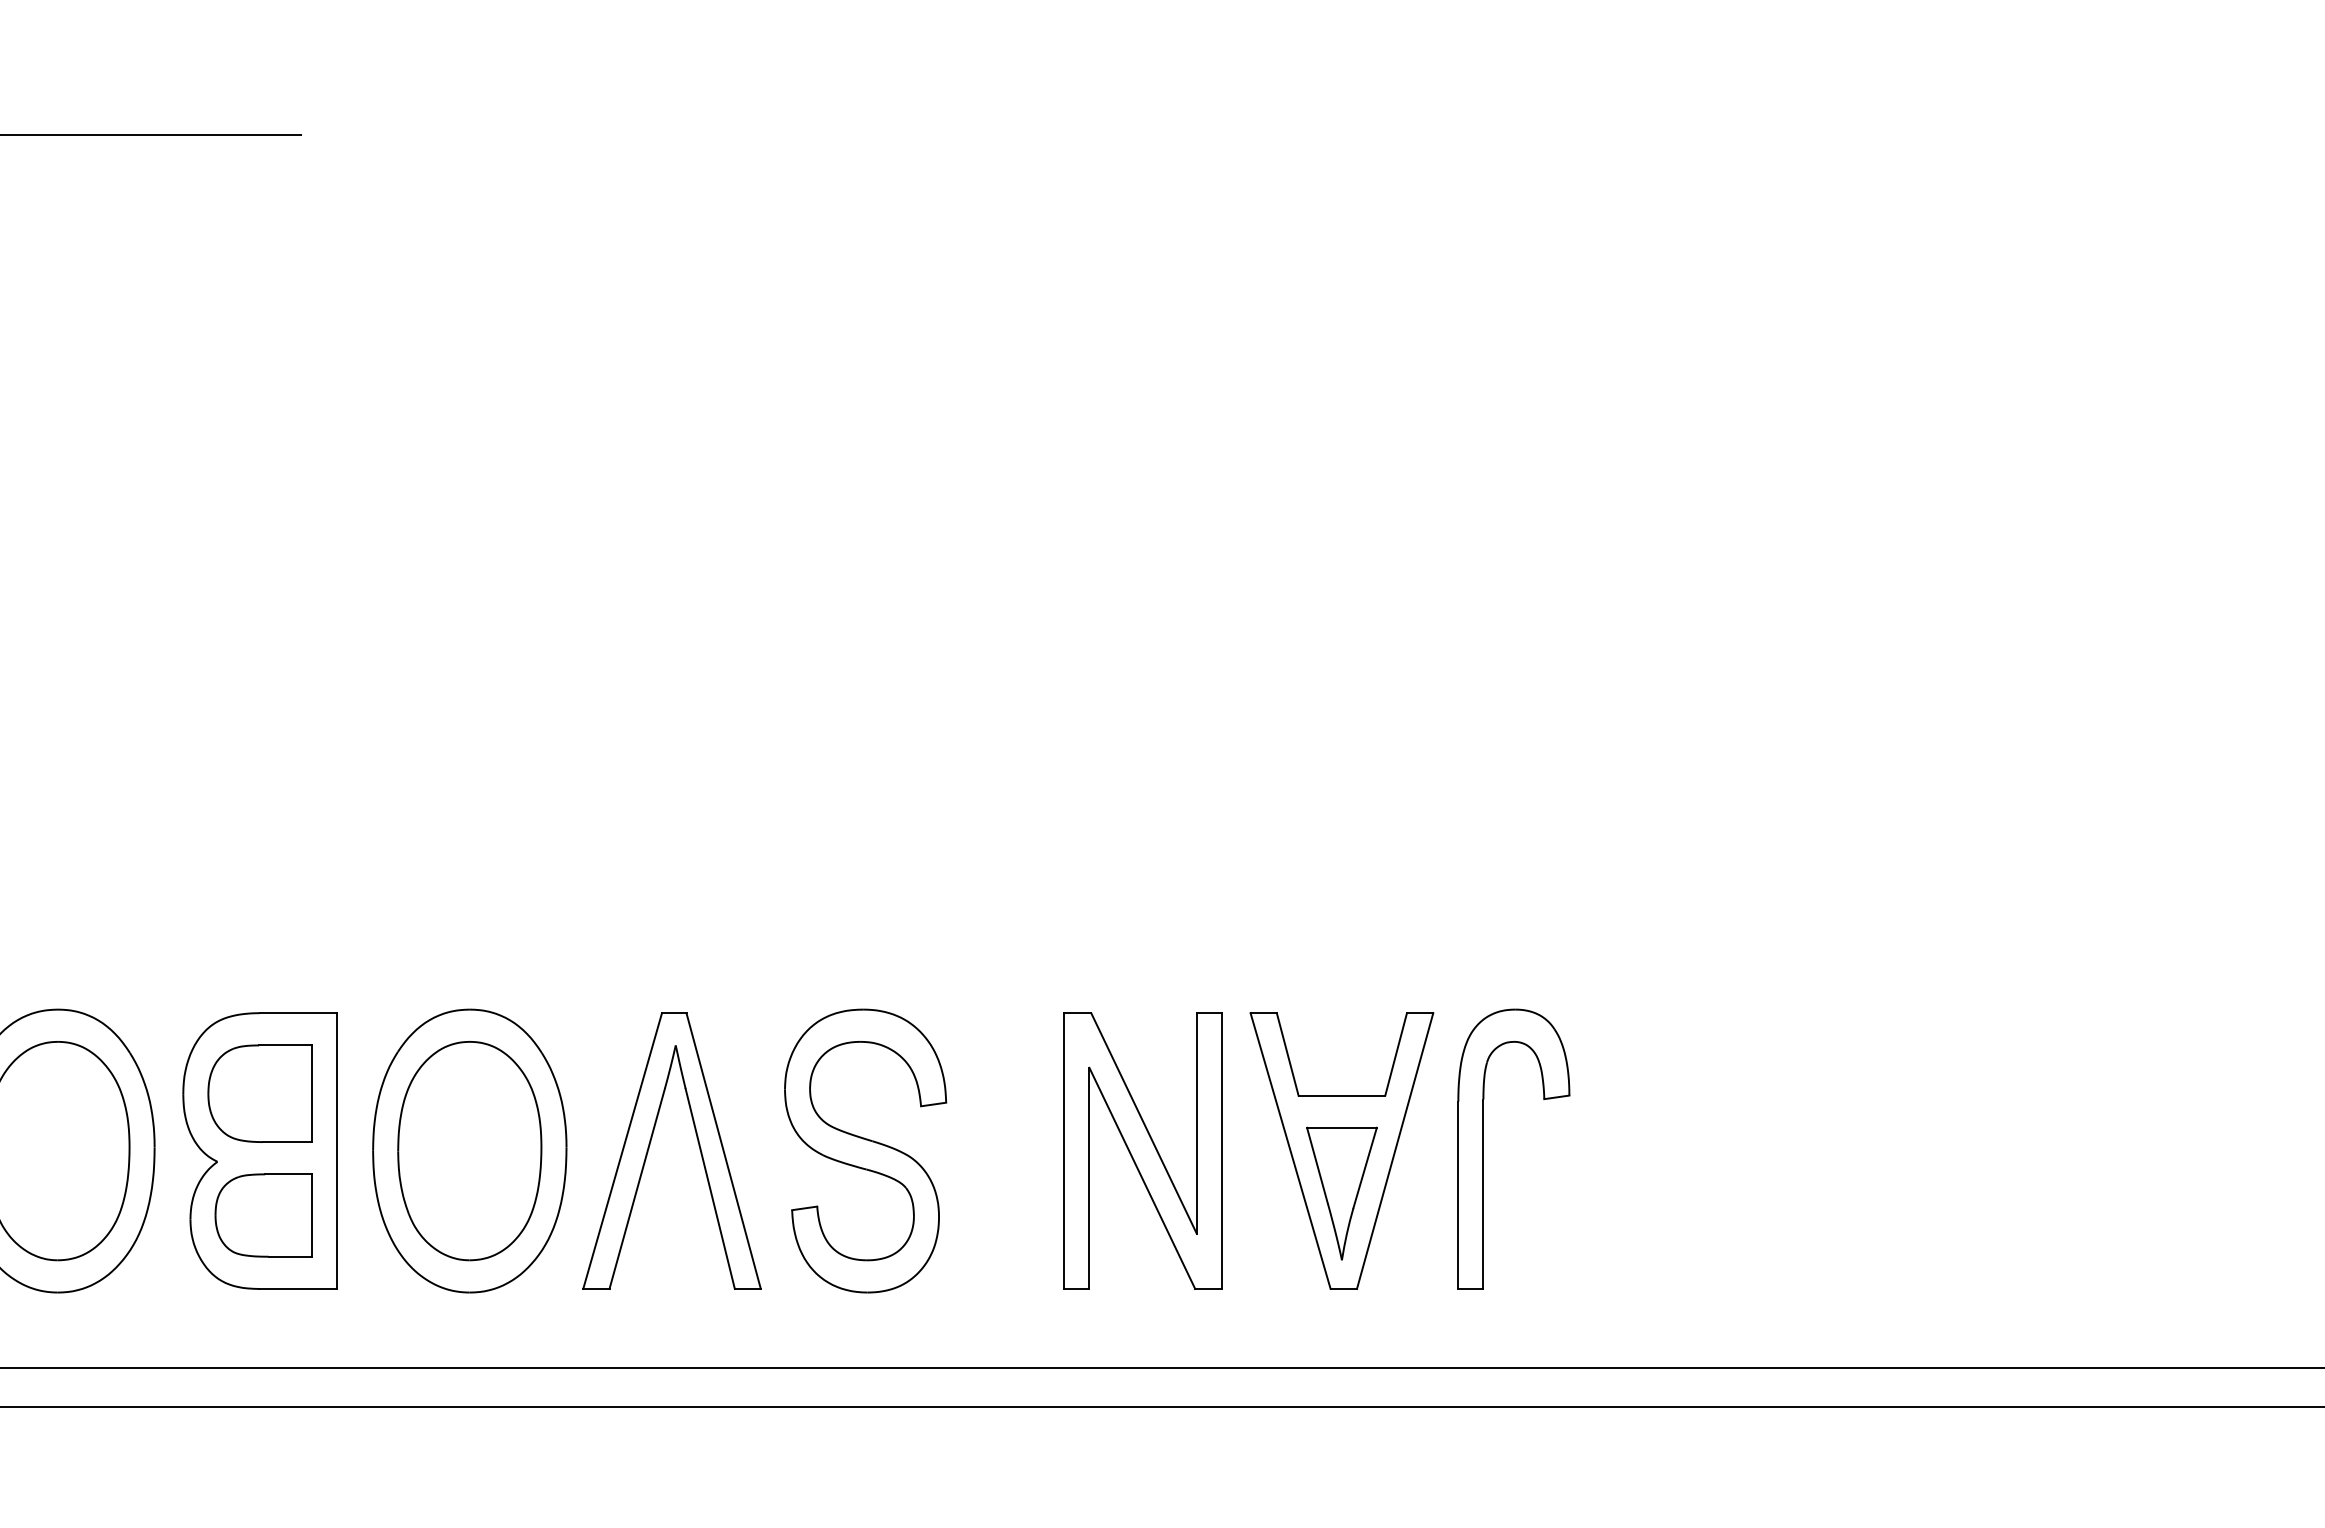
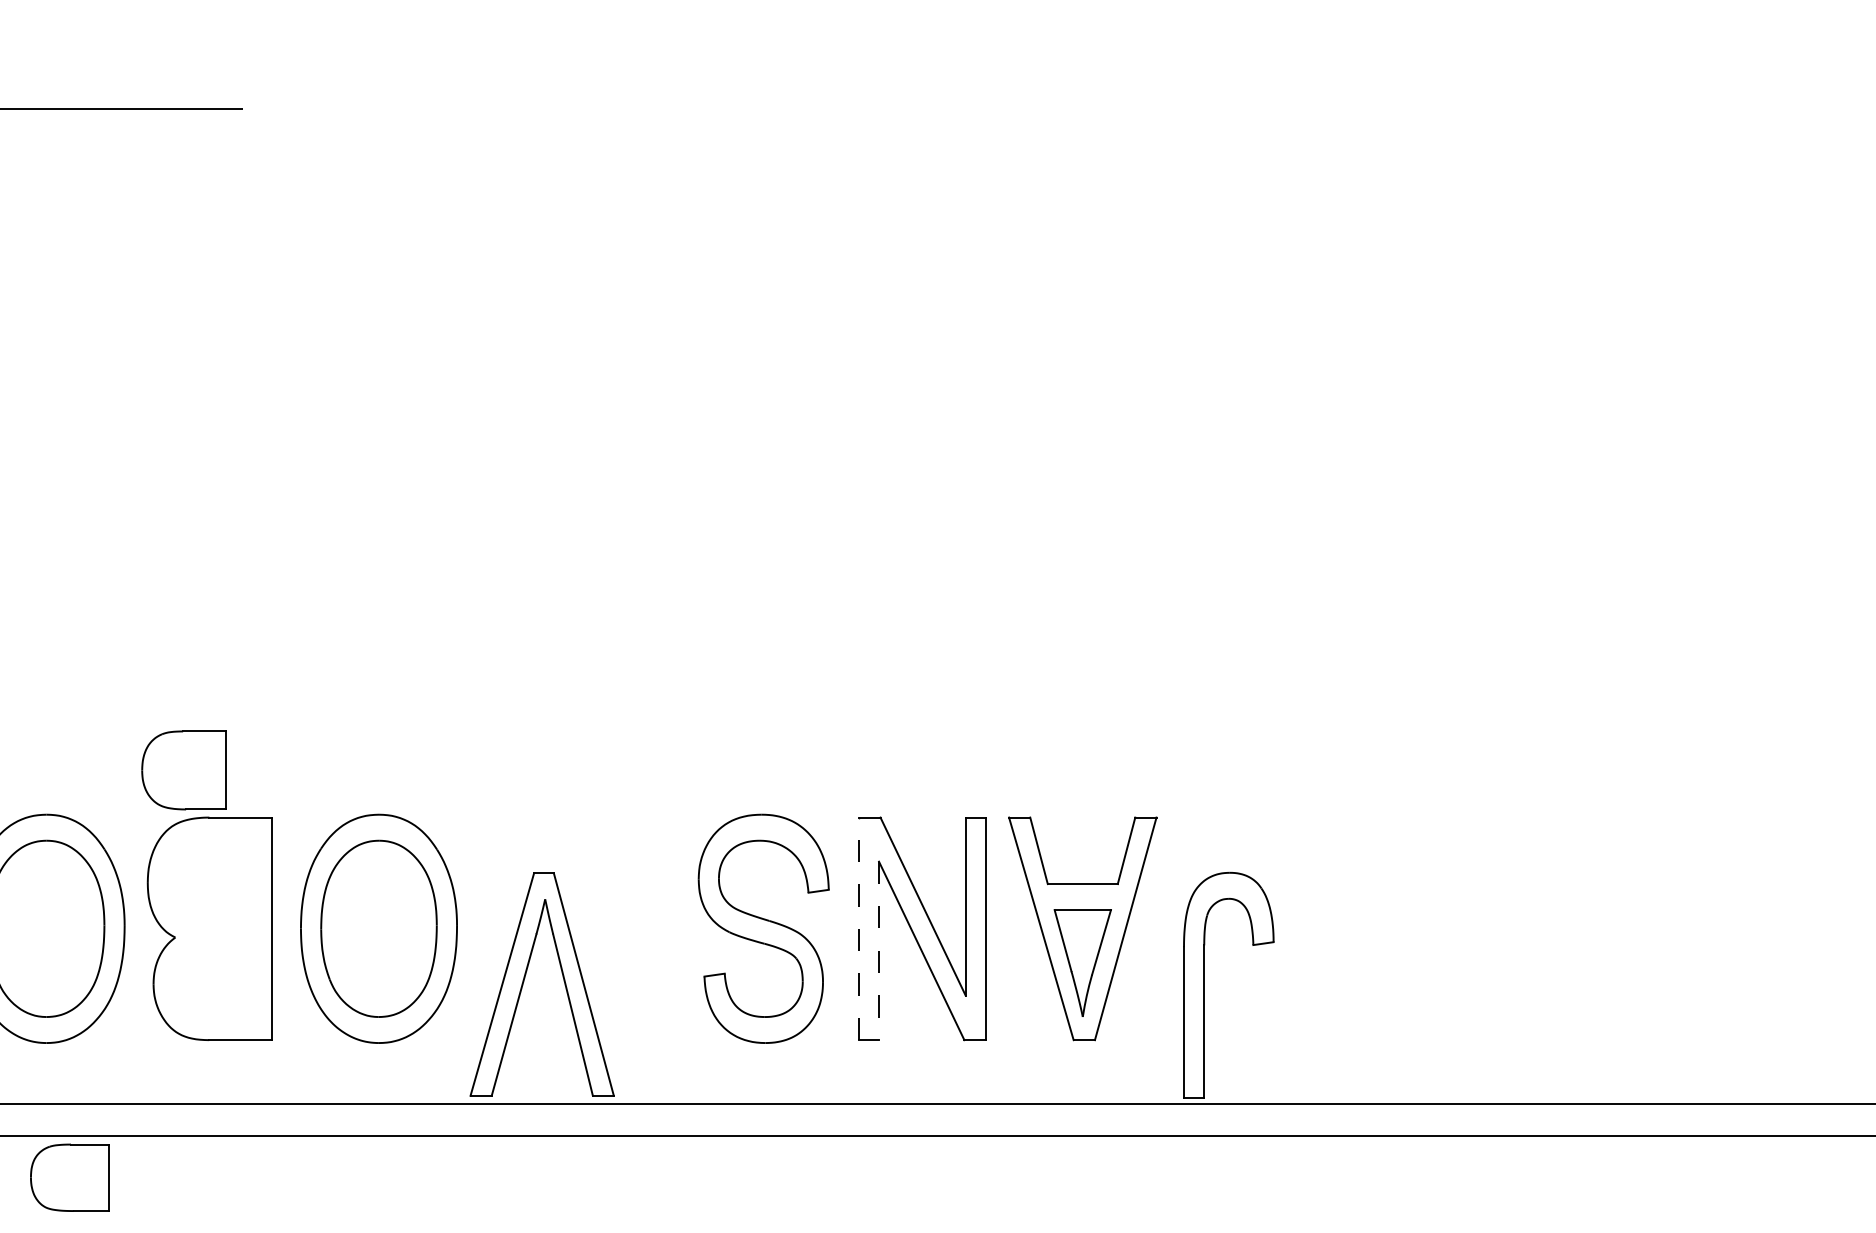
part: (259, 1093) -> (183, 770), moved
part: (650, 1145) -> (524, 980), moved
part: (1483, 1148) -> (1204, 984), moved
part: (865, 1150) -> (763, 928), moved
line: (1064, 1151) -> (858, 929), solid -> dashed
line: (1089, 1178) -> (879, 951), solid -> dashed
part: (263, 1215) -> (69, 1177), moved

